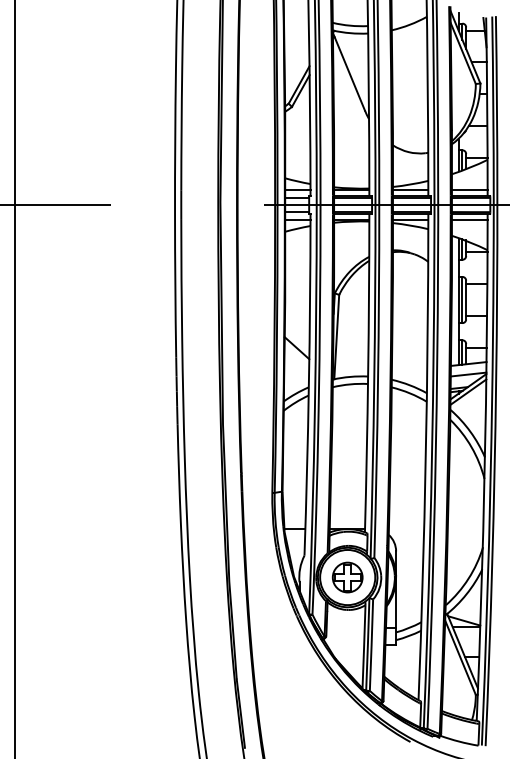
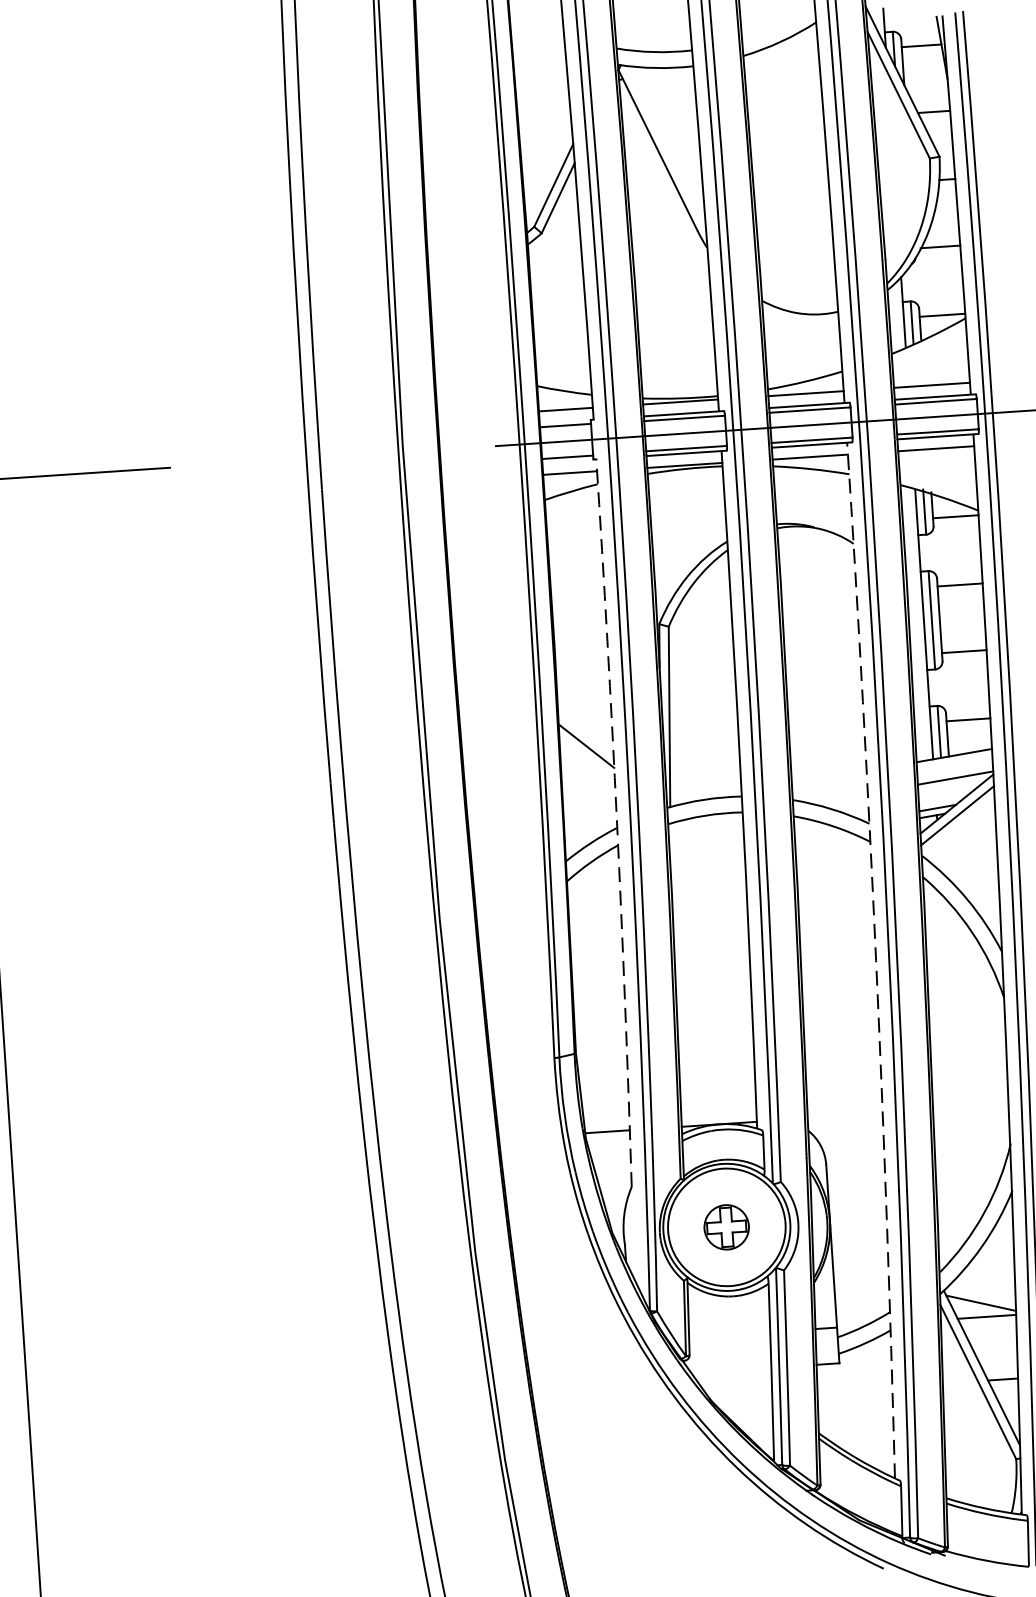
arc: (308, 385) -> (616, 824), solid -> dashed
arc: (425, 457) -> (875, 960), solid -> dashed
part: (347, 577) -> (726, 1227), size x0.7

